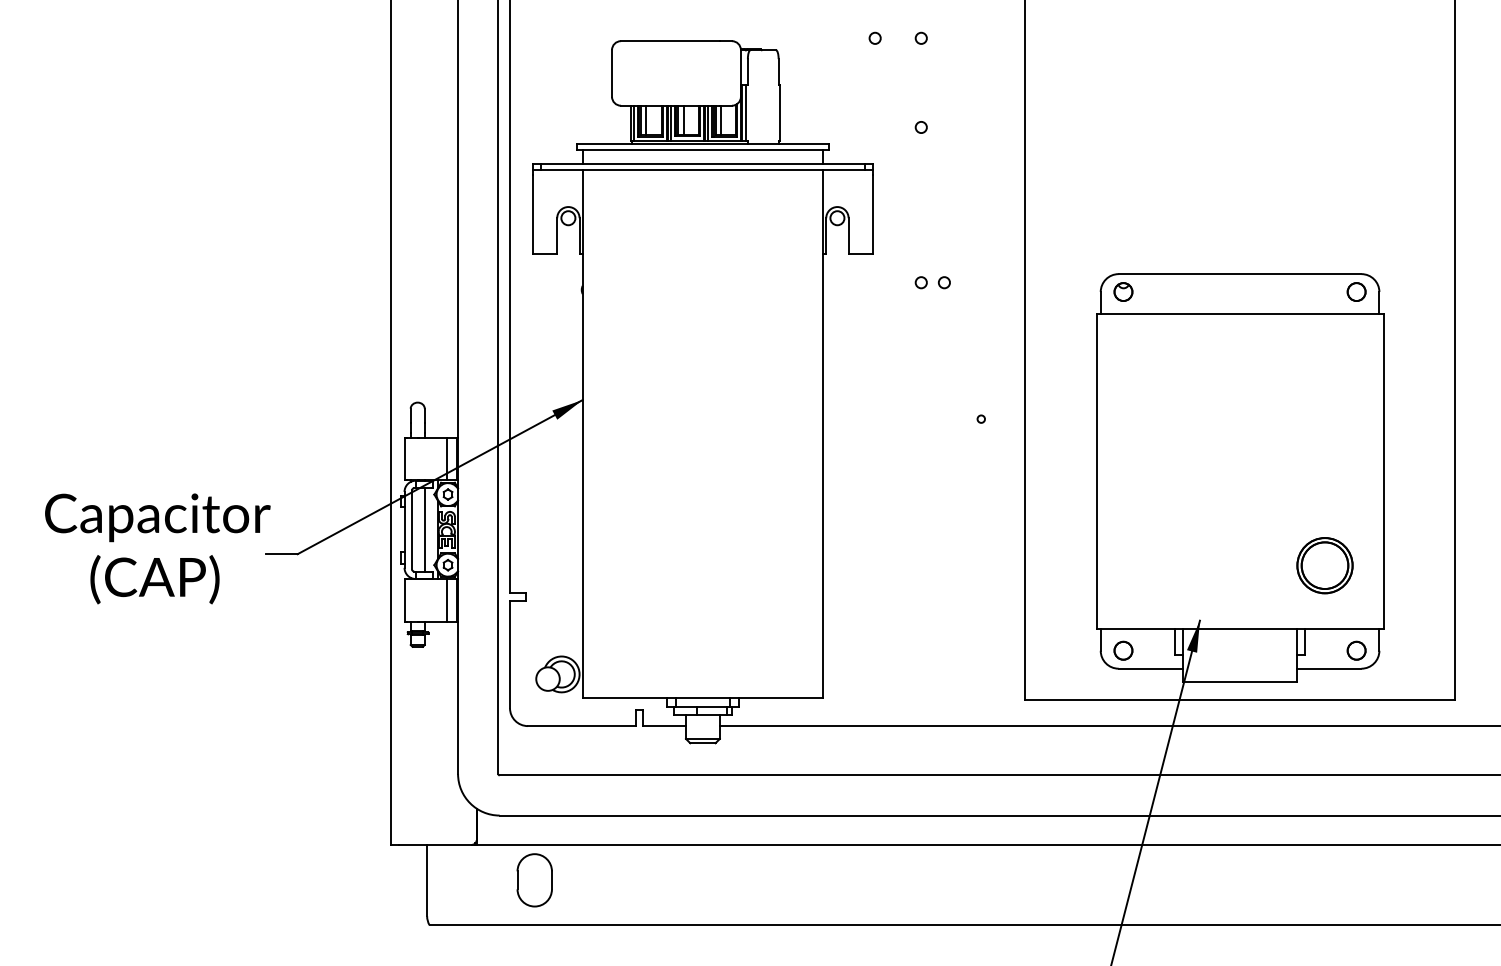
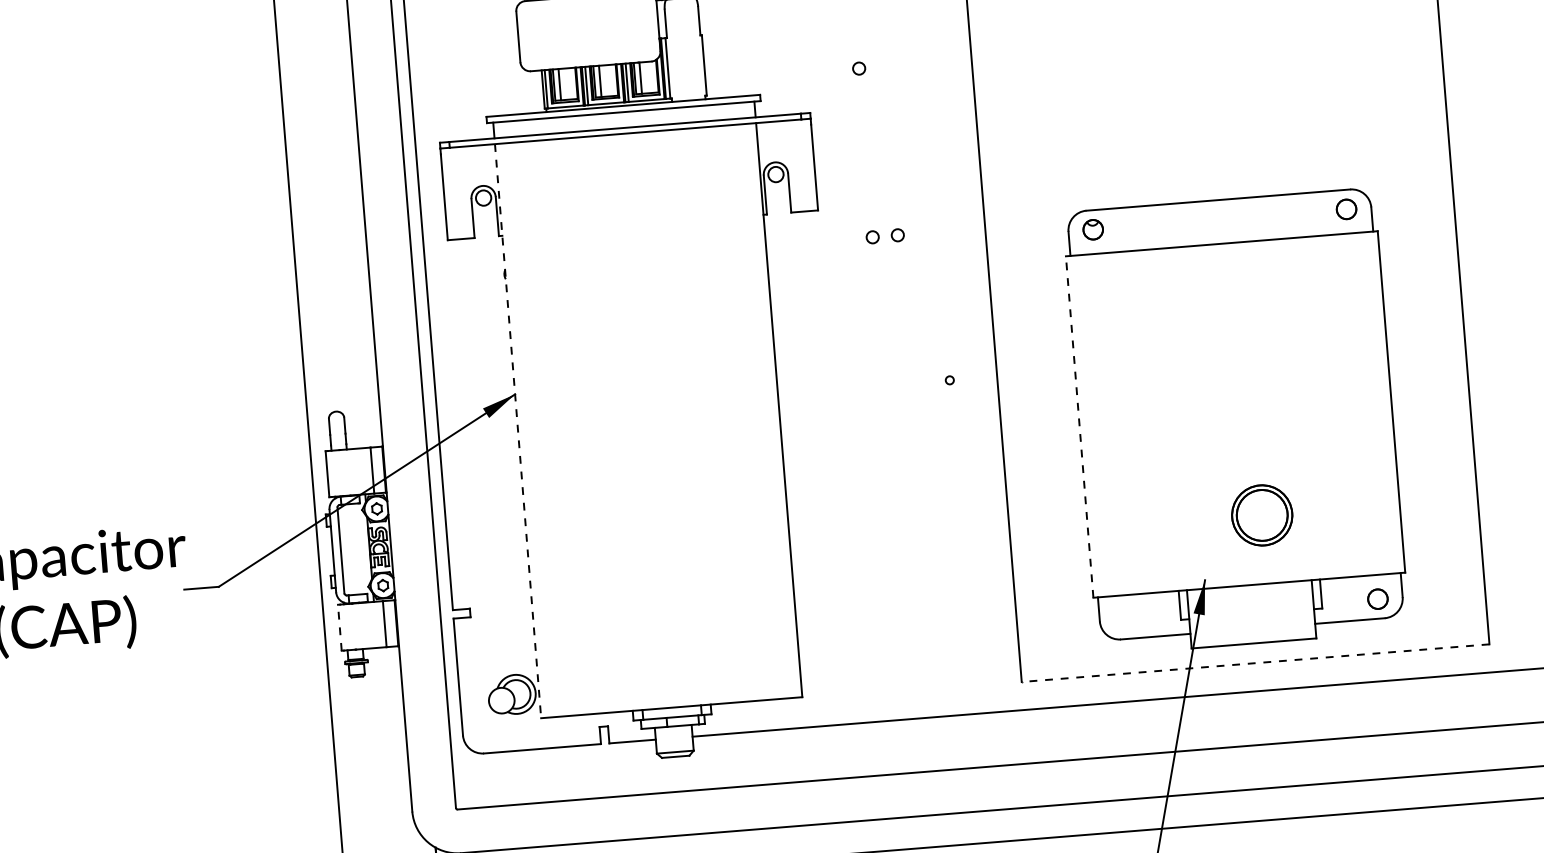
line: (582, 434) -> (517, 431), solid -> dashed
line: (1096, 470) -> (1079, 426), solid -> dashed
line: (424, 529) -> (354, 548), removed
part: (1324, 565) -> (1261, 515), moved
line: (405, 600) -> (340, 627), solid -> dashed
part: (1123, 650) -> (1124, 619), removed
line: (1239, 700) -> (1255, 663), solid -> dashed

